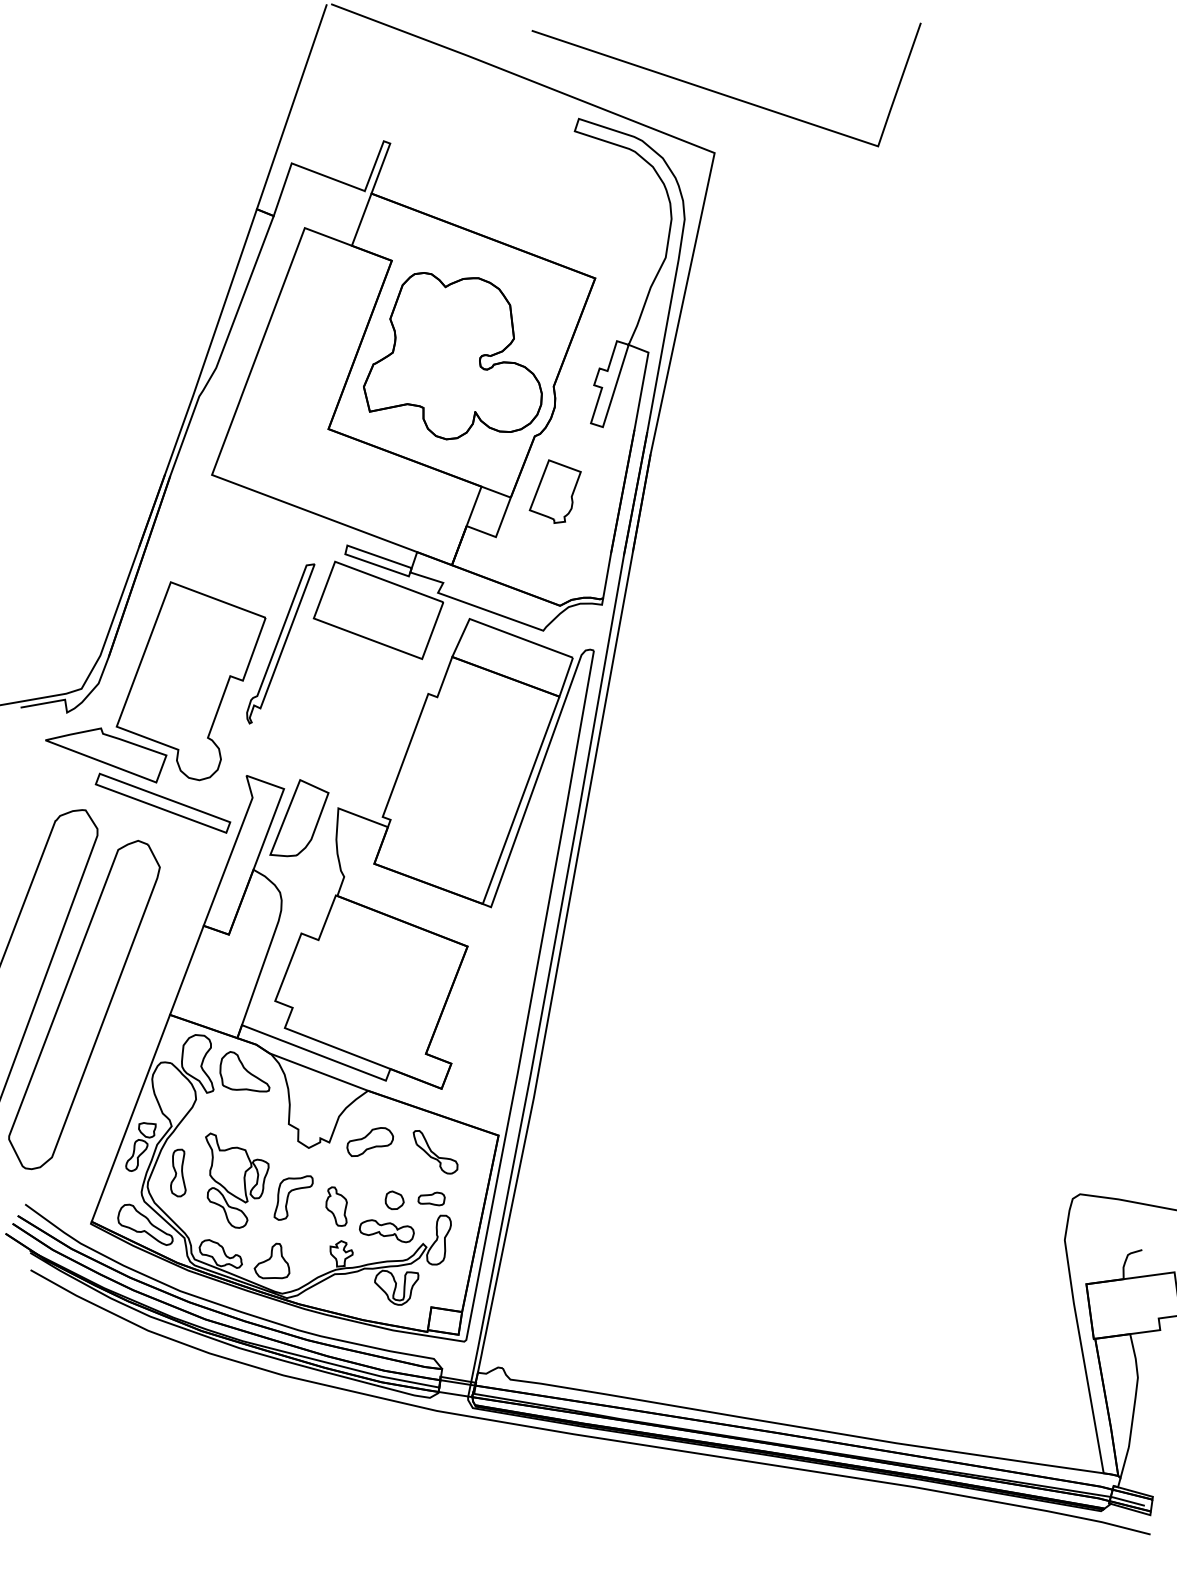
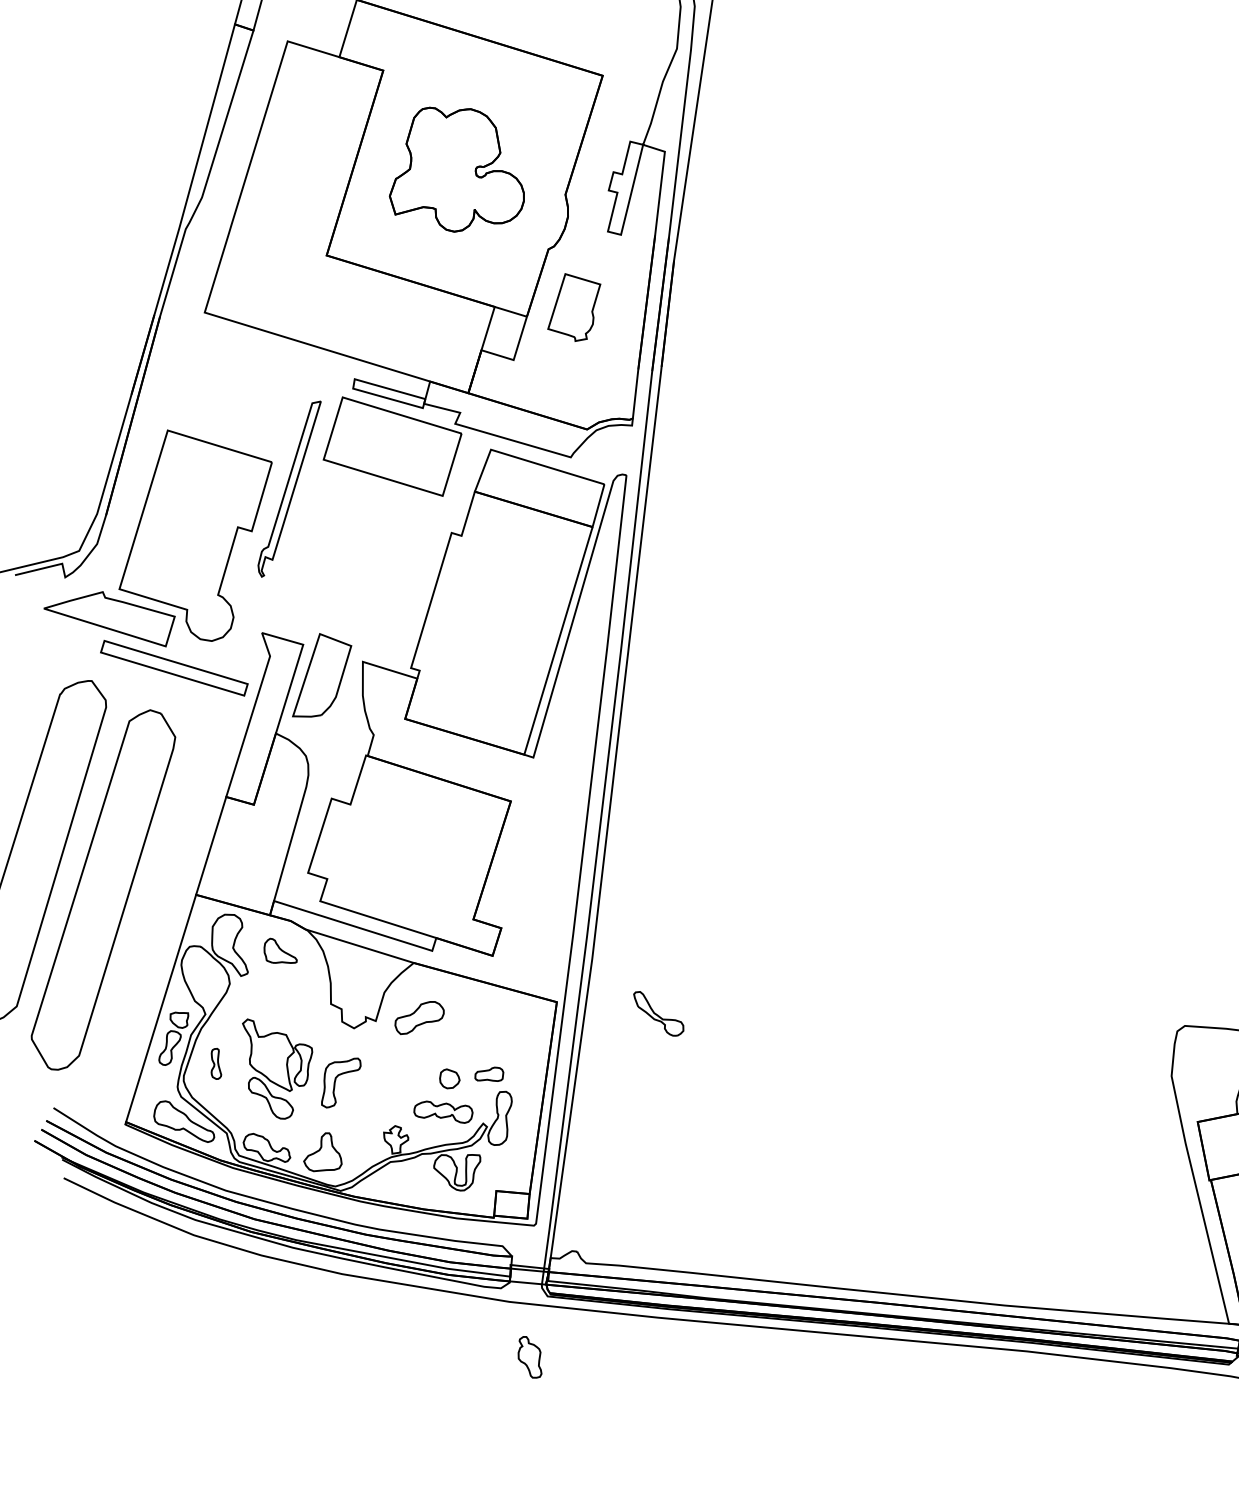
part: (452, 356) -> (454, 169), size x0.7
part: (244, 1071) -> (279, 950), size x0.6
part: (435, 1152) -> (658, 1014), moved
part: (178, 1172) -> (215, 1063), size x0.6
part: (336, 1206) -> (529, 1357), moved

